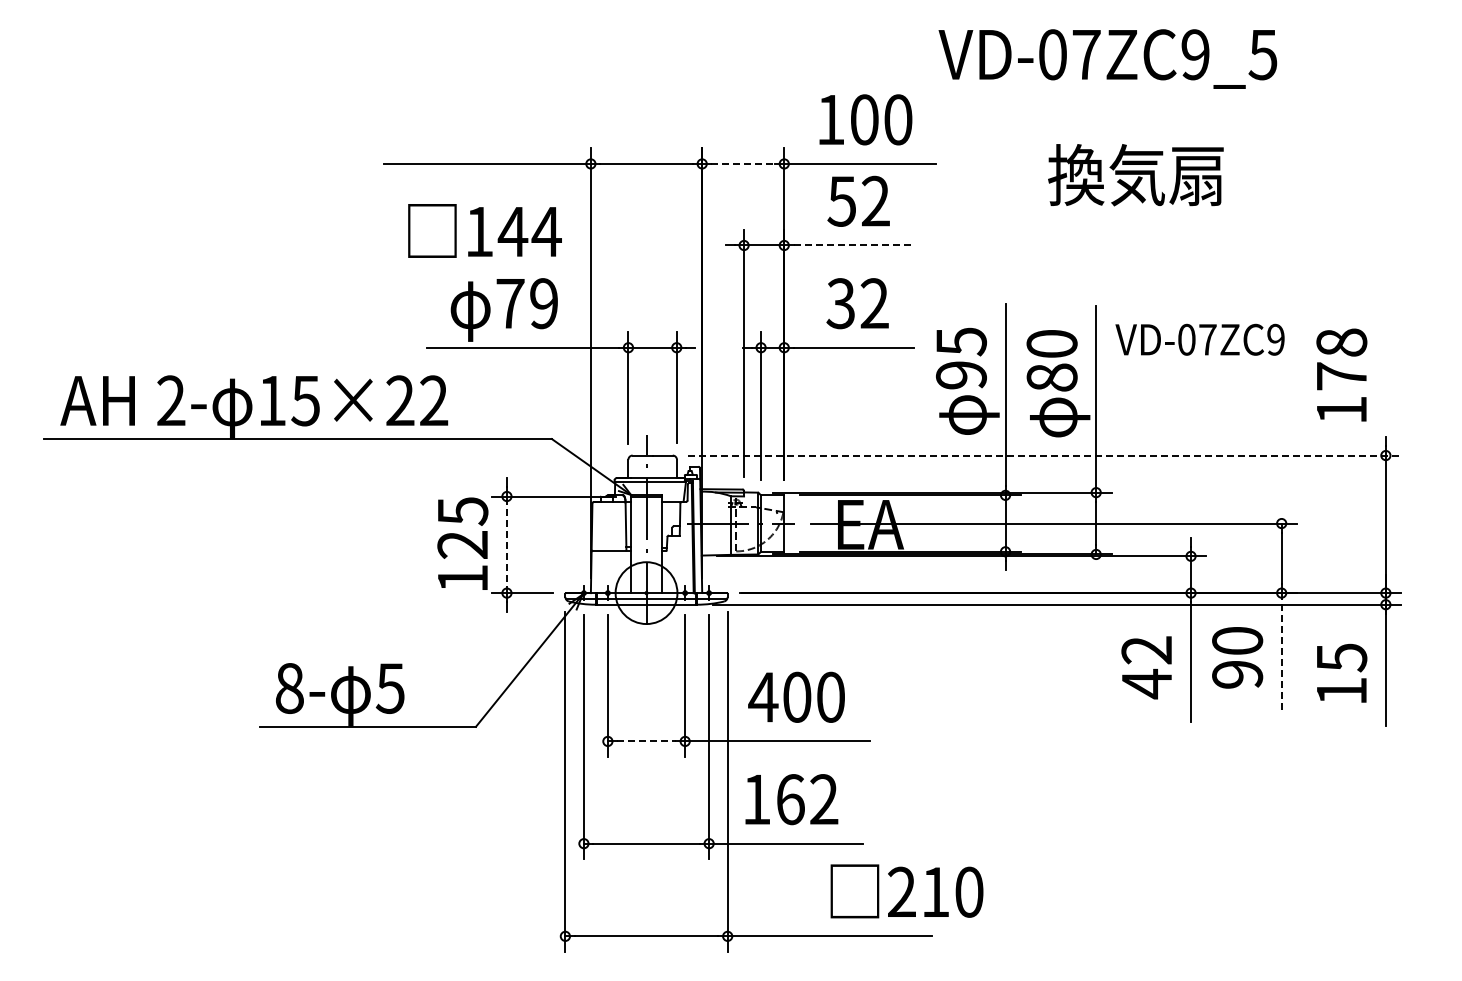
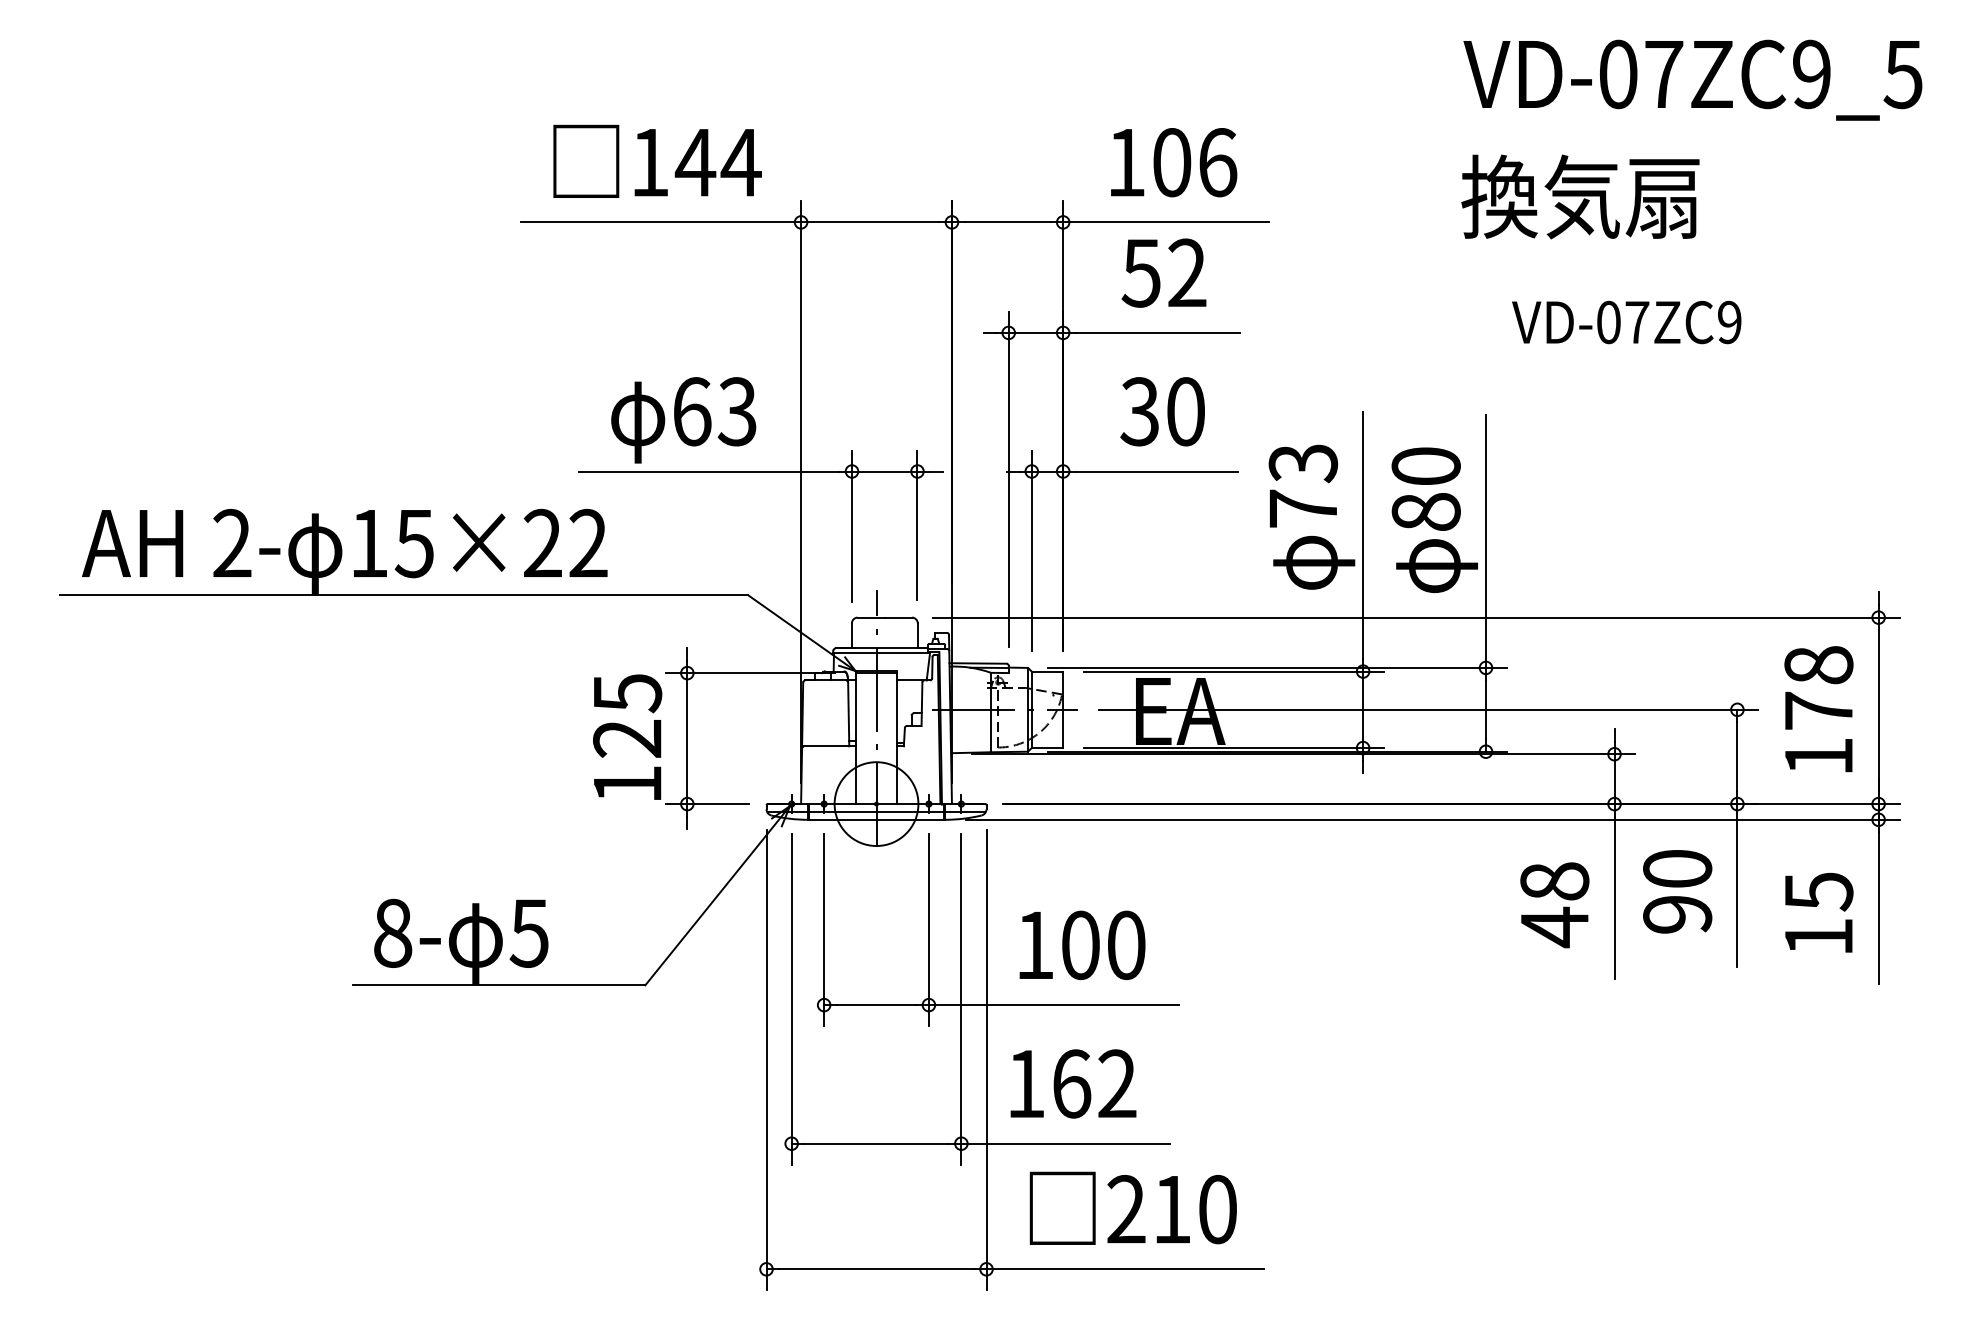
text: (1107, 58) -> (1692, 79), moved
text: (898, 119) -> (1218, 162), 100 -> 106
line: (743, 163) -> (1007, 221), dashed -> solid
text: (1135, 175) -> (1579, 197), moved
text: (484, 230) -> (656, 160), moved
line: (854, 245) -> (1158, 332), dashed -> solid
text: (526, 303) -> (713, 411), 79 -> 63
text: (874, 303) -> (1185, 411), 32 -> 30
text: (1199, 339) -> (1626, 322), moved
text: (960, 358) -> (1302, 486), 95 -> 73
text: (1341, 374) -> (1818, 708), moved
line: (1044, 455) -> (1415, 617), dashed -> solid
line: (506, 544) -> (686, 738), dashed -> solid
text: (1146, 650) -> (1554, 881), 42 -> 48
line: (1281, 653) -> (1737, 885), dashed -> solid
text: (763, 697) -> (1035, 945), 400 -> 100
line: (647, 741) -> (877, 1005), dashed -> solid
text: (906, 891) -> (1132, 1208), moved

